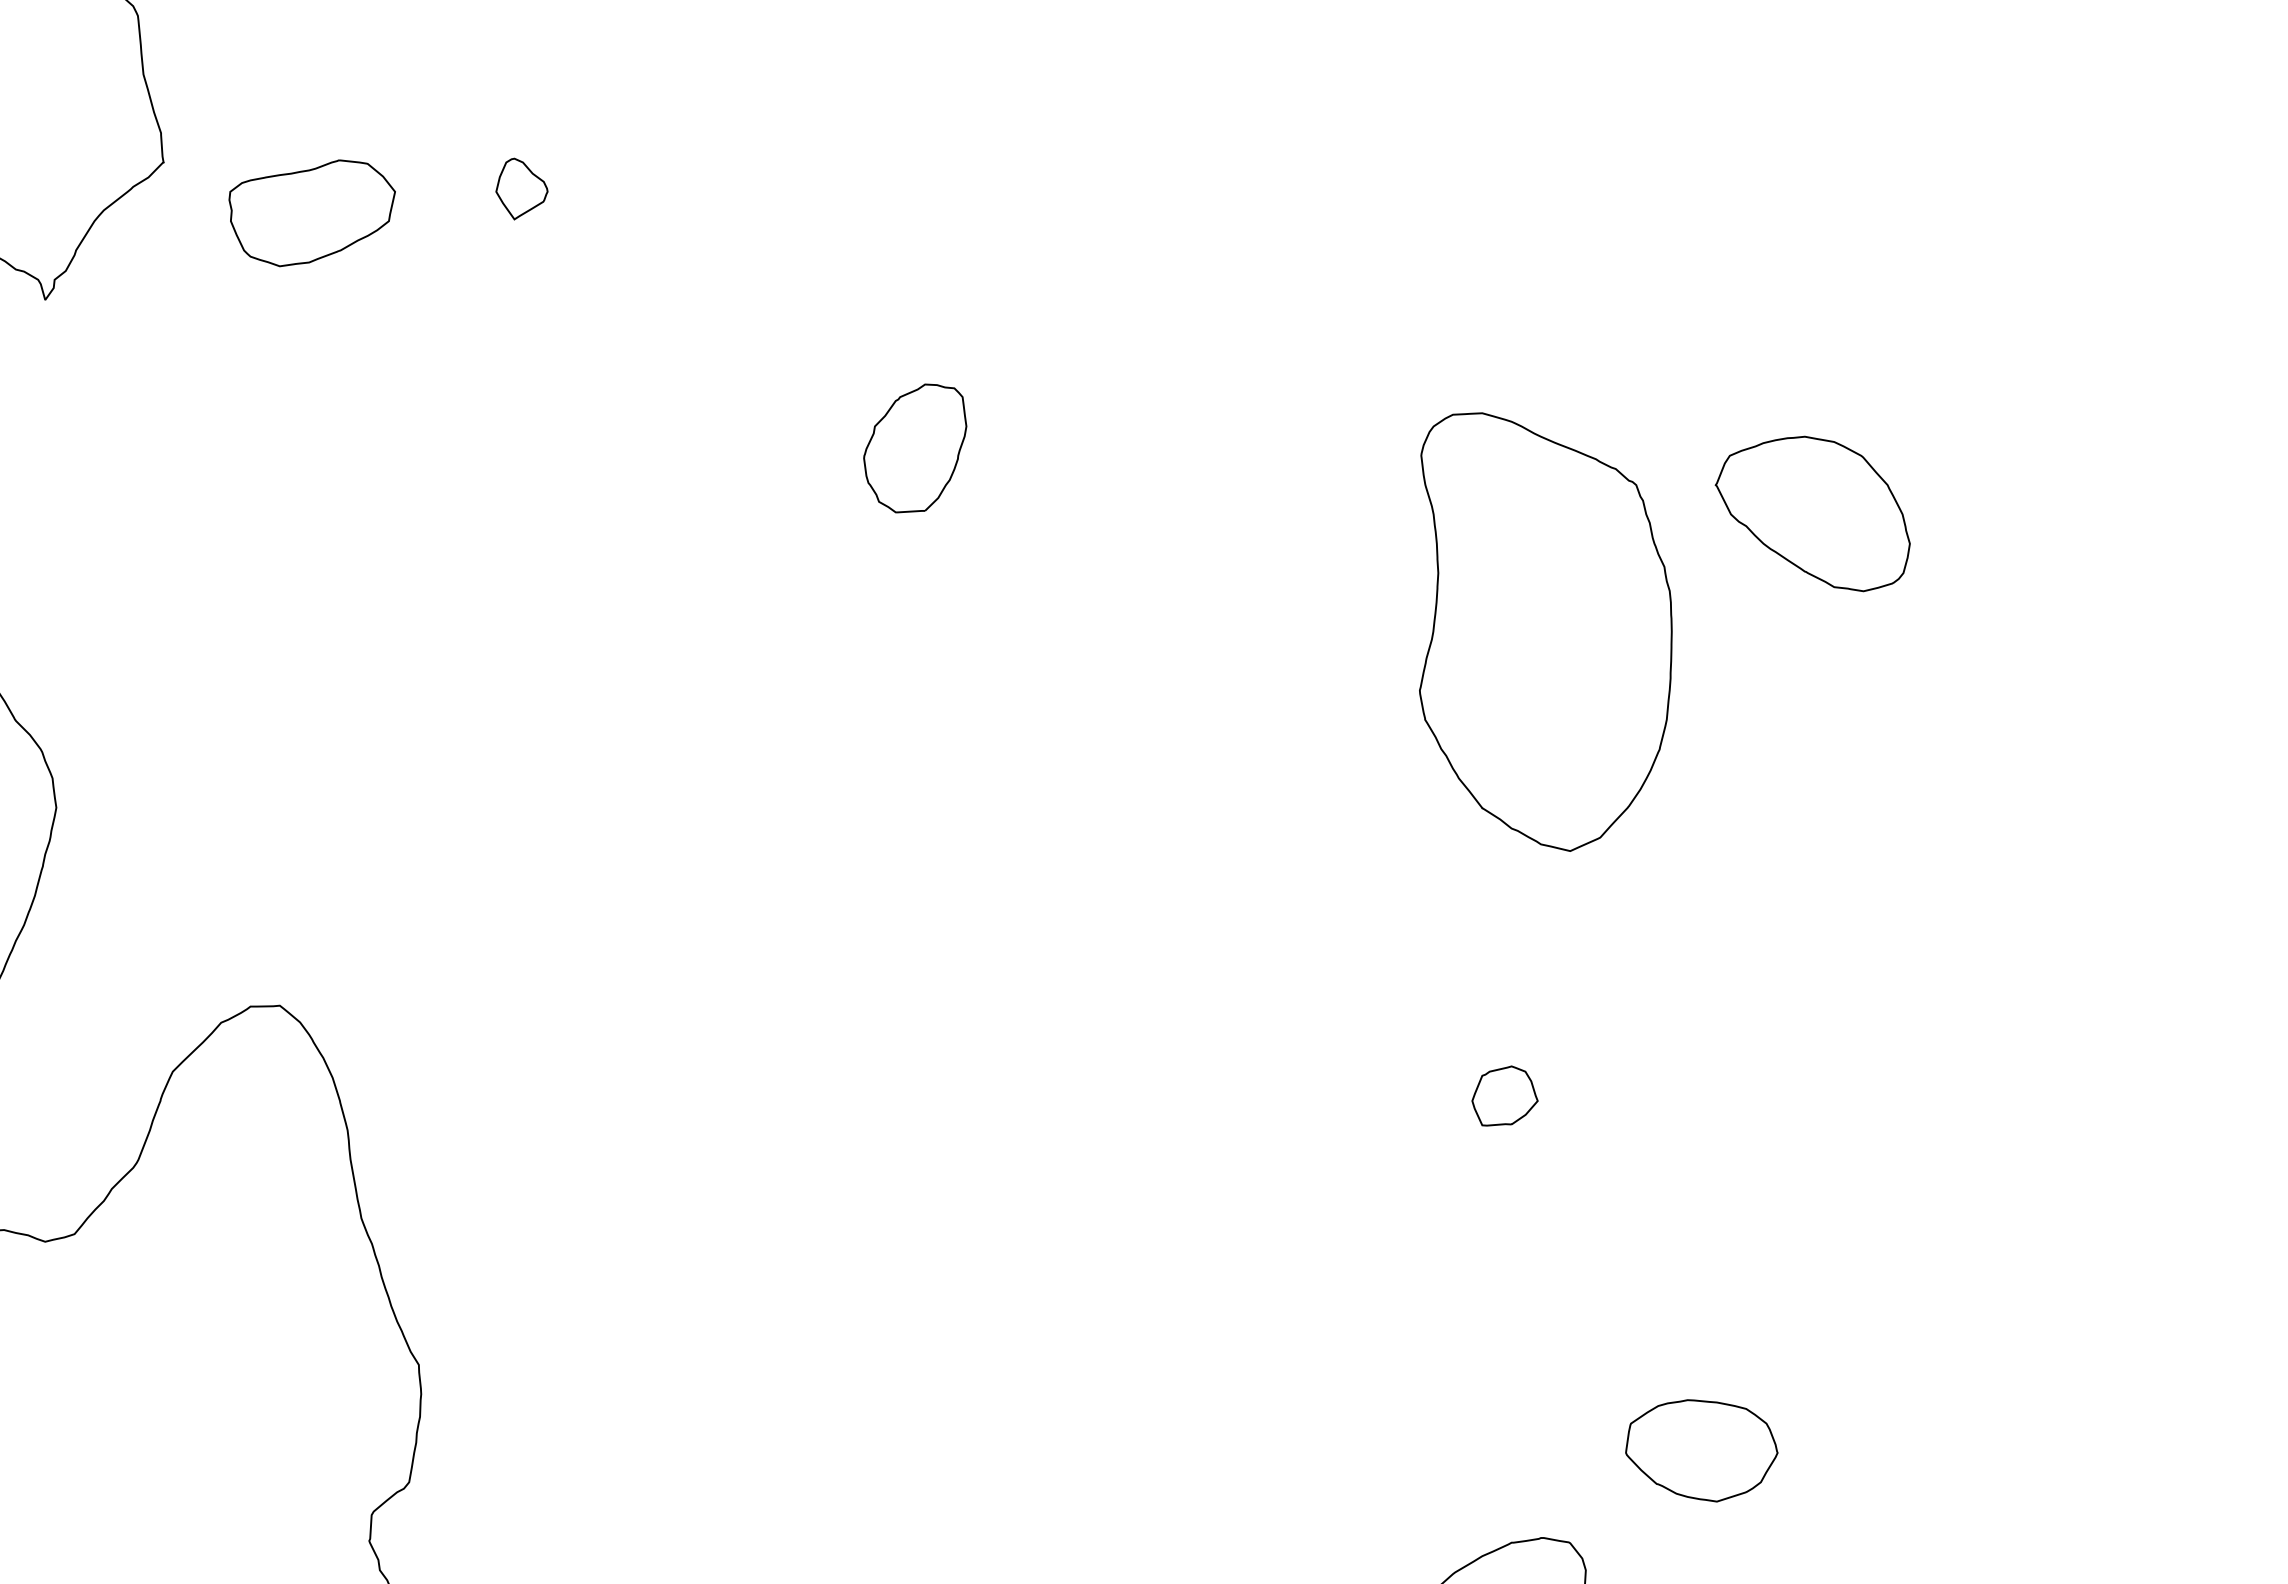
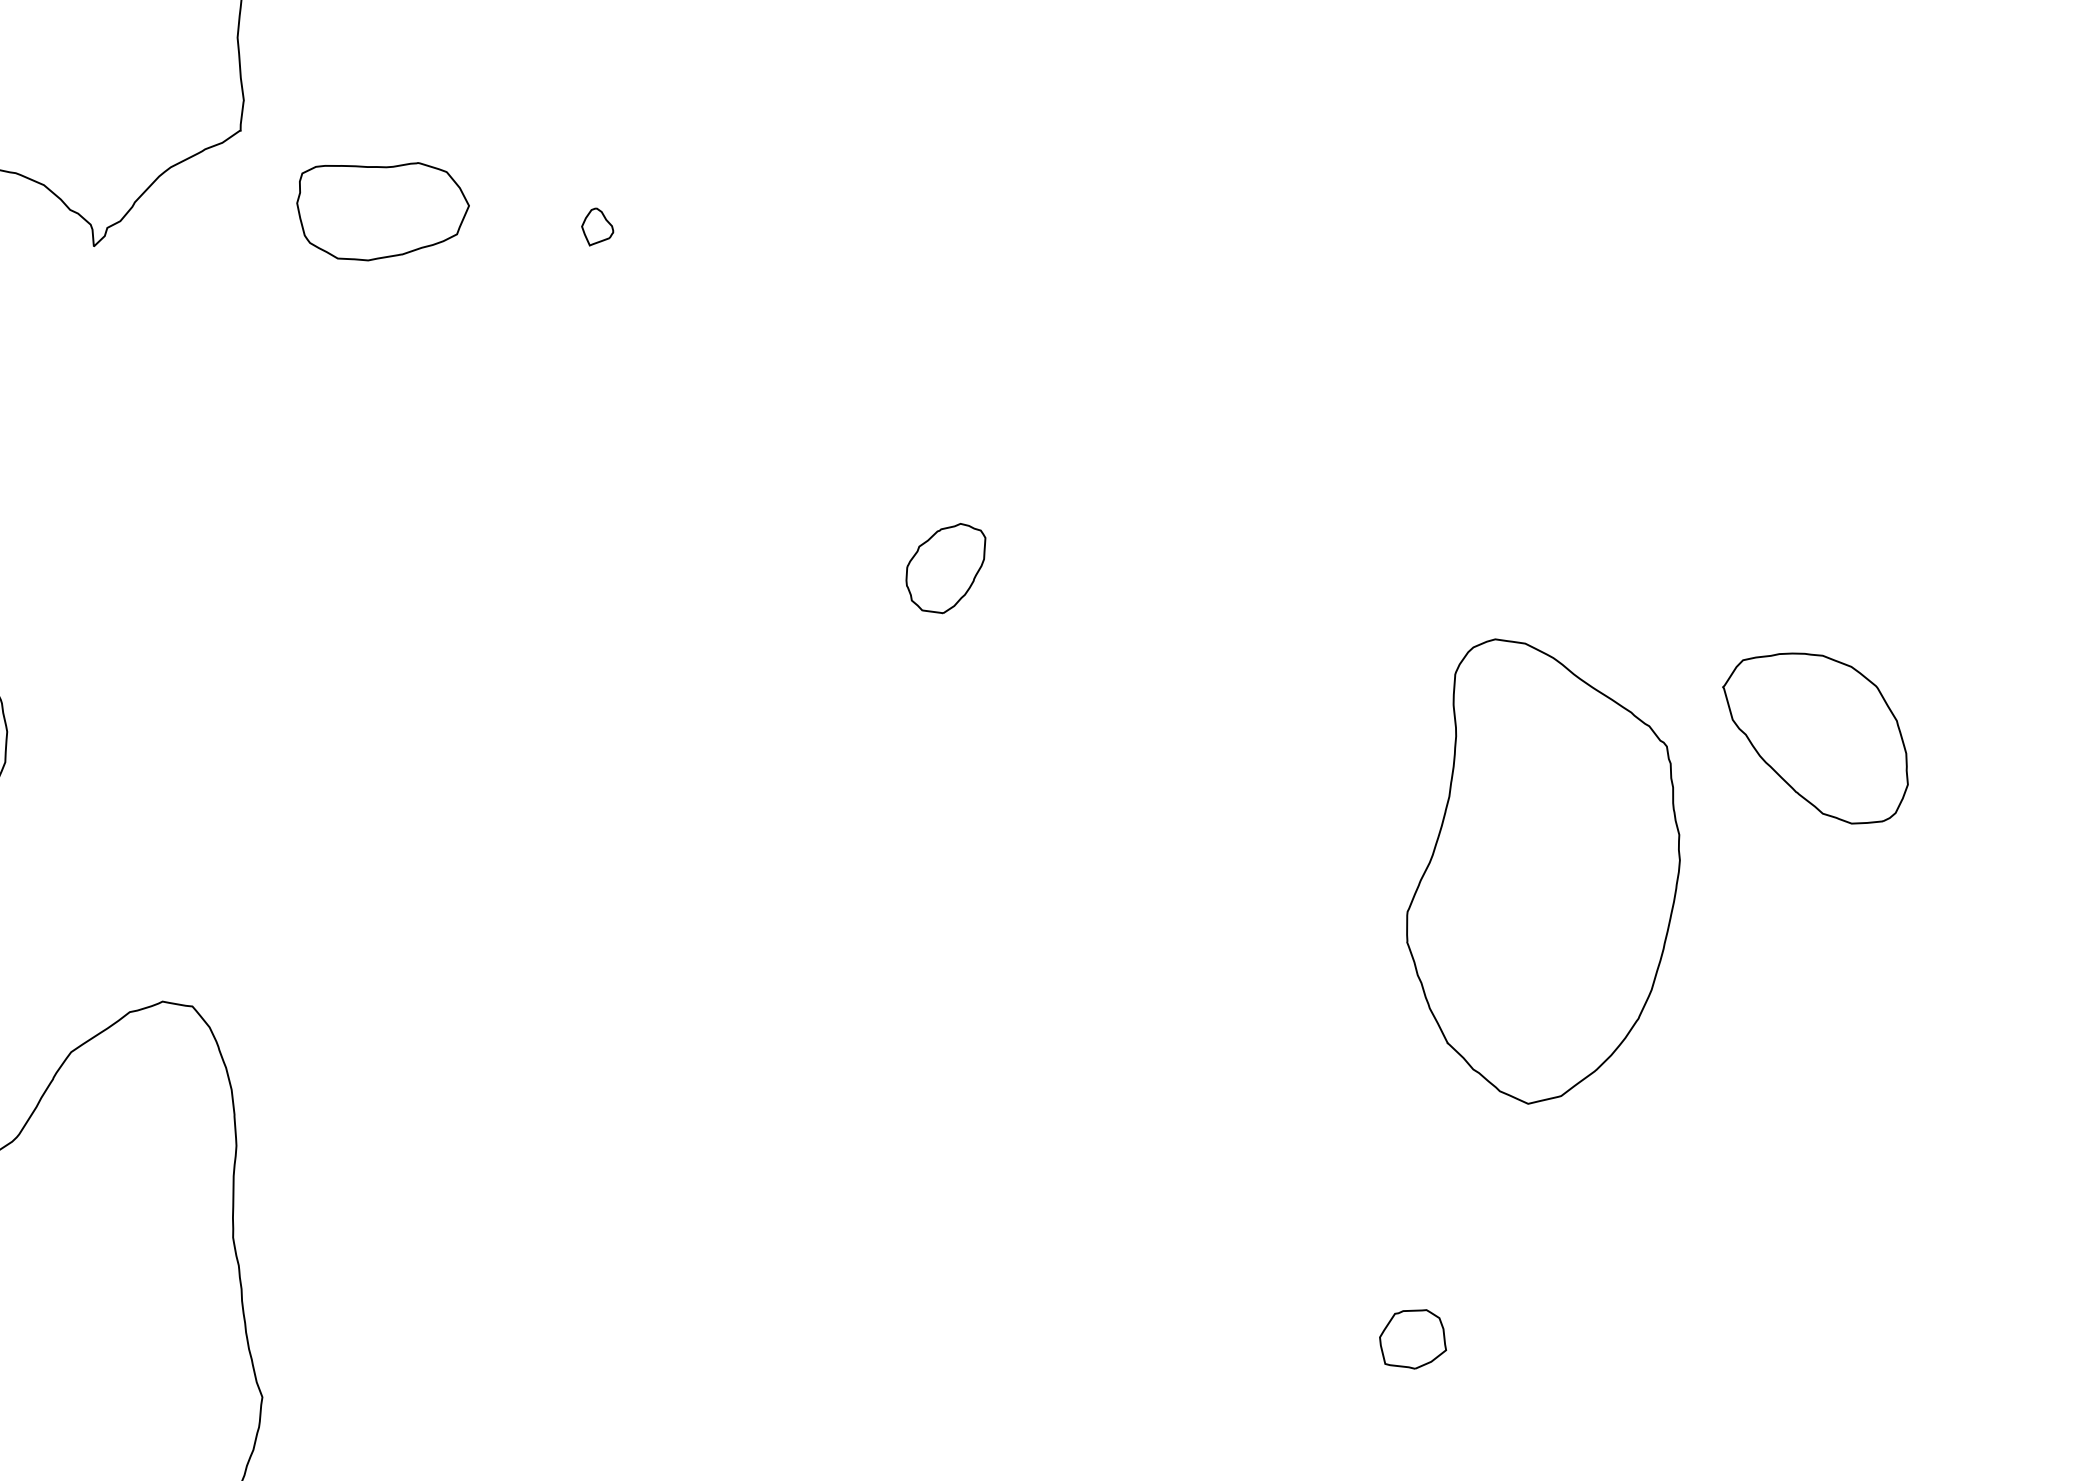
part: (521, 188) -> (597, 227), size x0.6
part: (915, 448) -> (945, 567), size x0.7
part: (1812, 513) -> (1815, 734), moved

